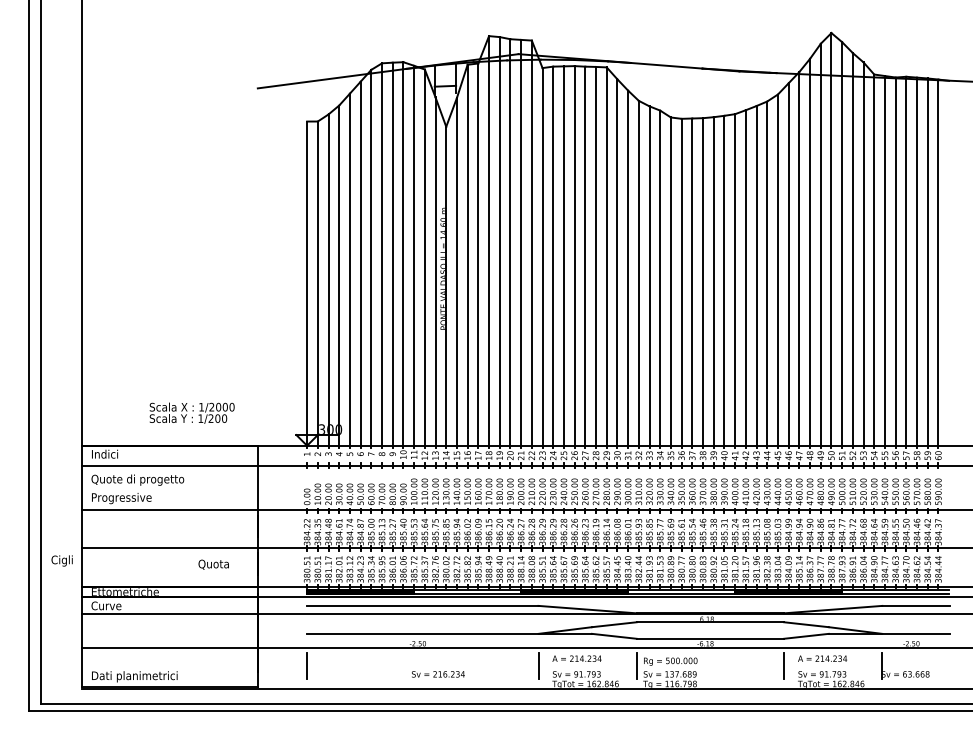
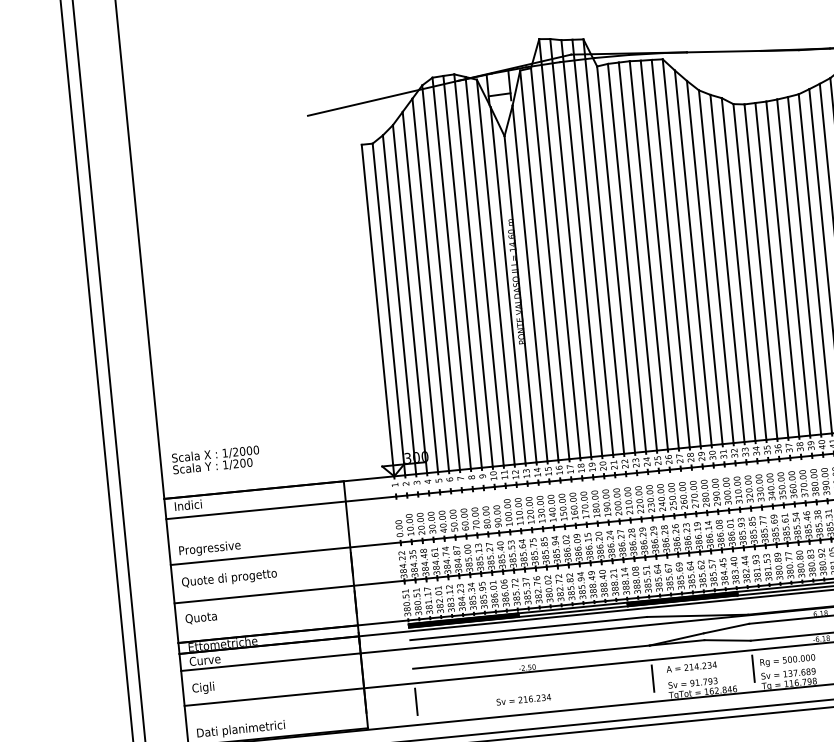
text: (191, 412) -> (215, 459), moved
text: (137, 479) -> (229, 577), moved
text: (61, 560) -> (202, 687), moved
text: (213, 564) -> (200, 617), moved
text: (438, 674) -> (523, 699), moved

